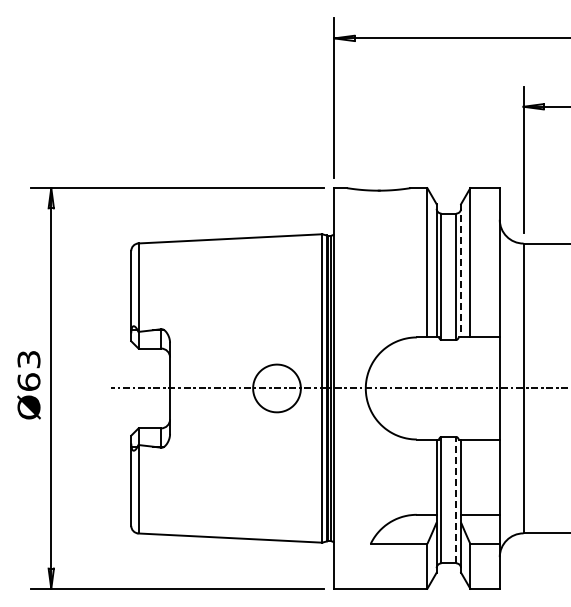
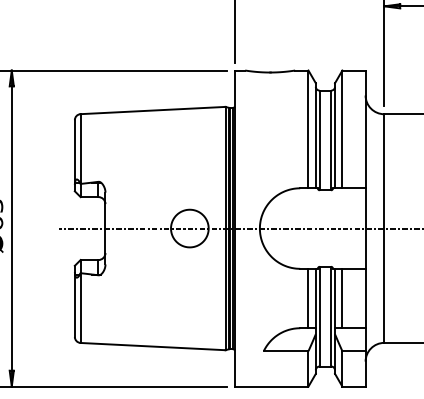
line: (461, 270) -> (335, 135), dashed -> solid
line: (427, 476) -> (308, 298), added
line: (470, 476) -> (342, 298), added
line: (456, 499) -> (331, 316), dashed -> solid

